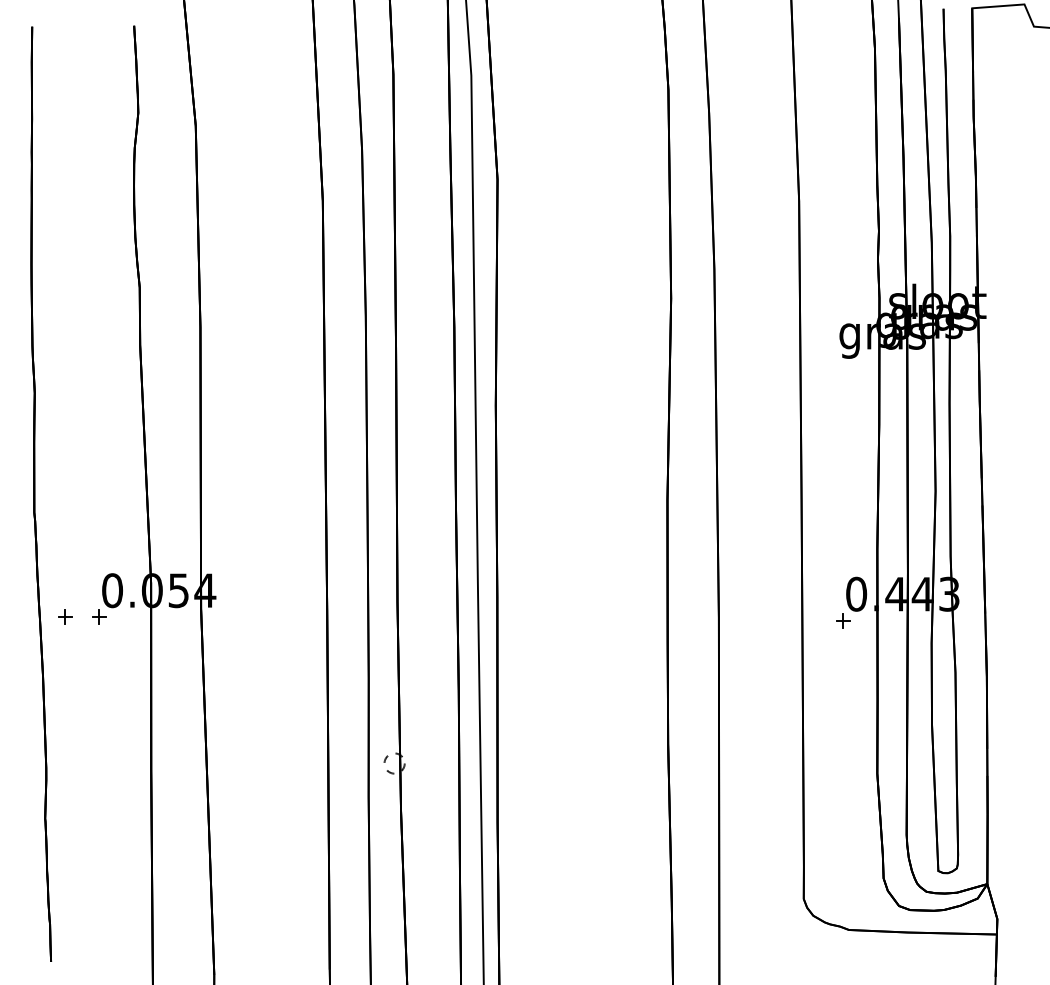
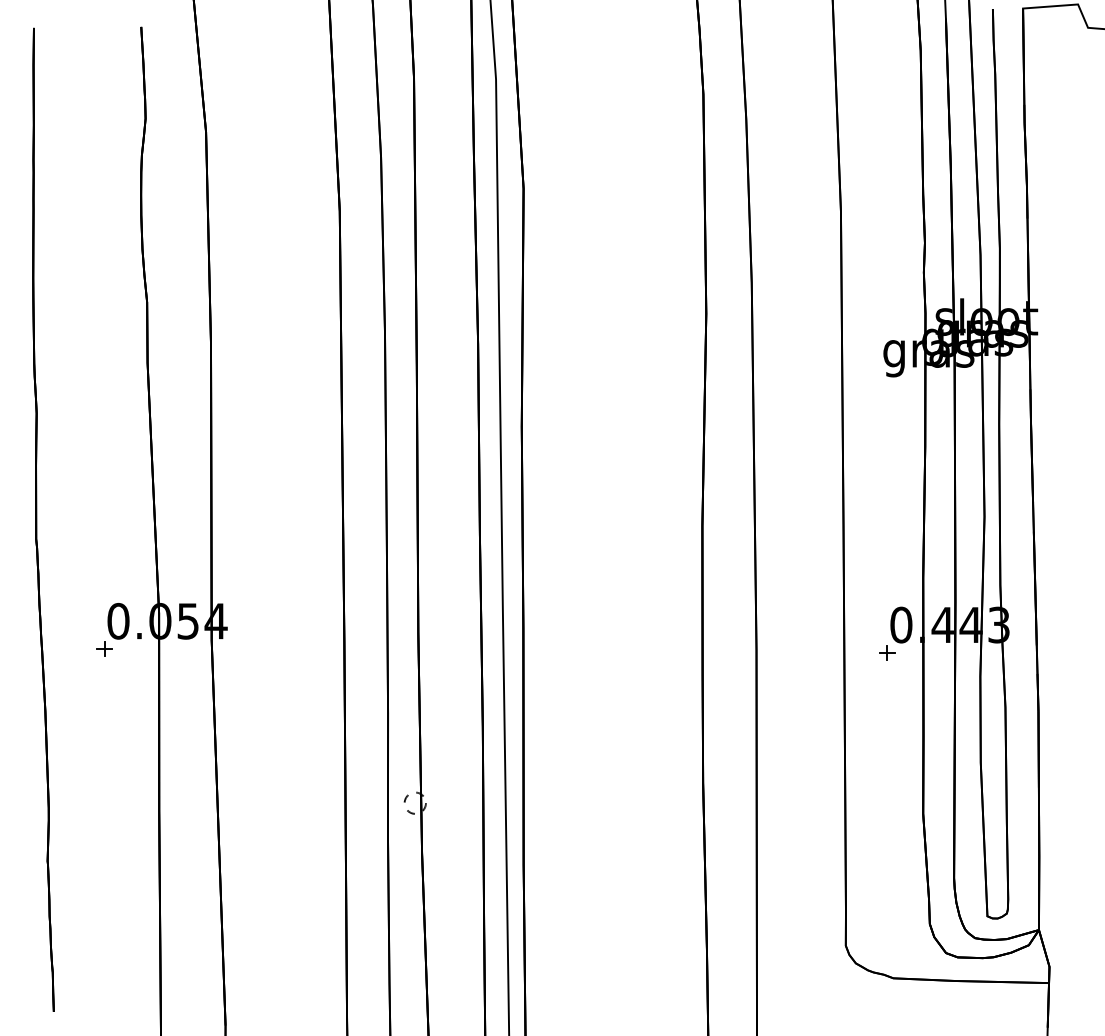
part: (65, 616) -> (69, 648), removed

